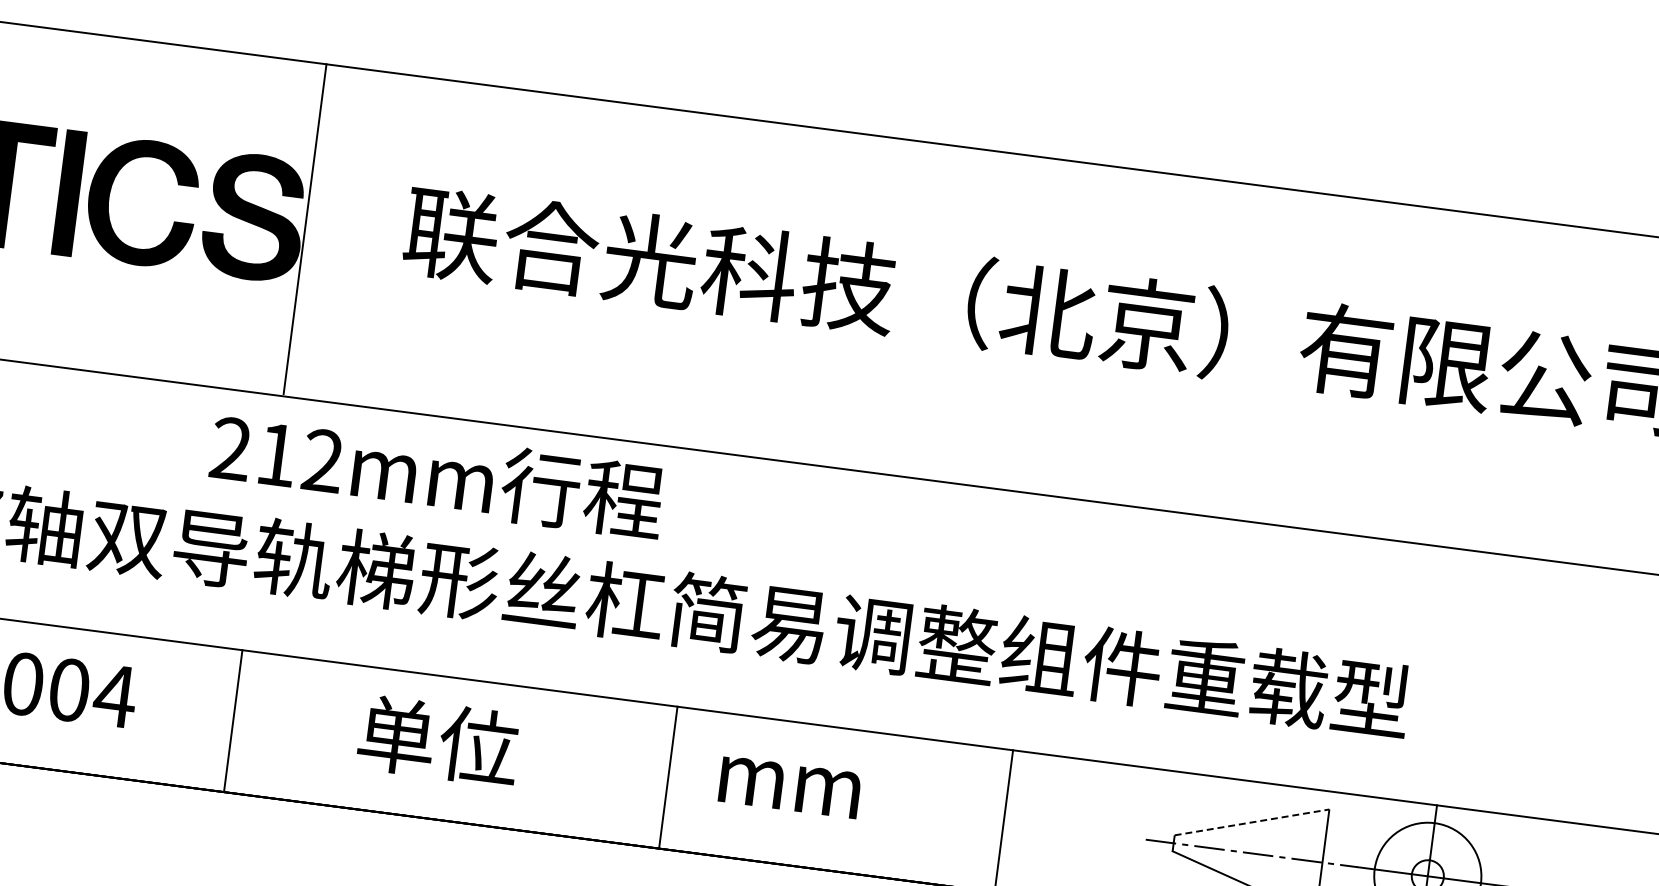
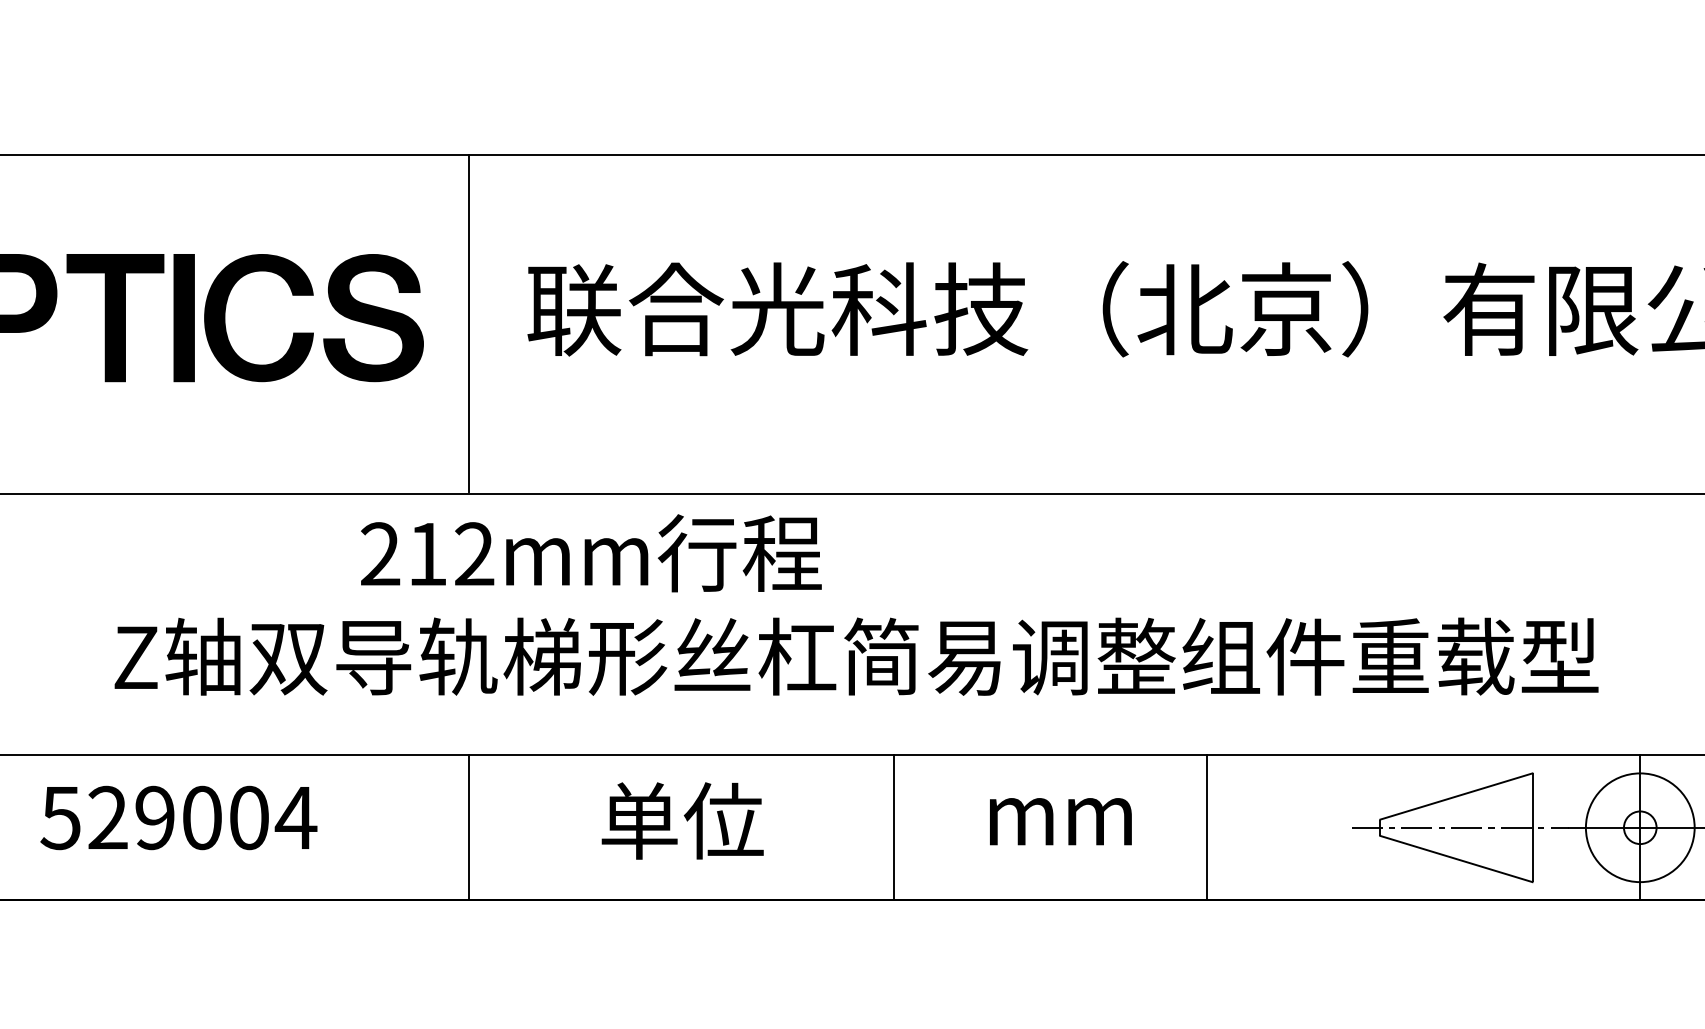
line: (305, 229) -> (469, 323), moved
line: (233, 720) -> (469, 827), moved
text: (438, 740) -> (682, 820), moved
line: (668, 777) -> (894, 827), moved
text: (789, 787) -> (1060, 821), moved
line: (1252, 822) -> (1456, 796), dashed -> solid

